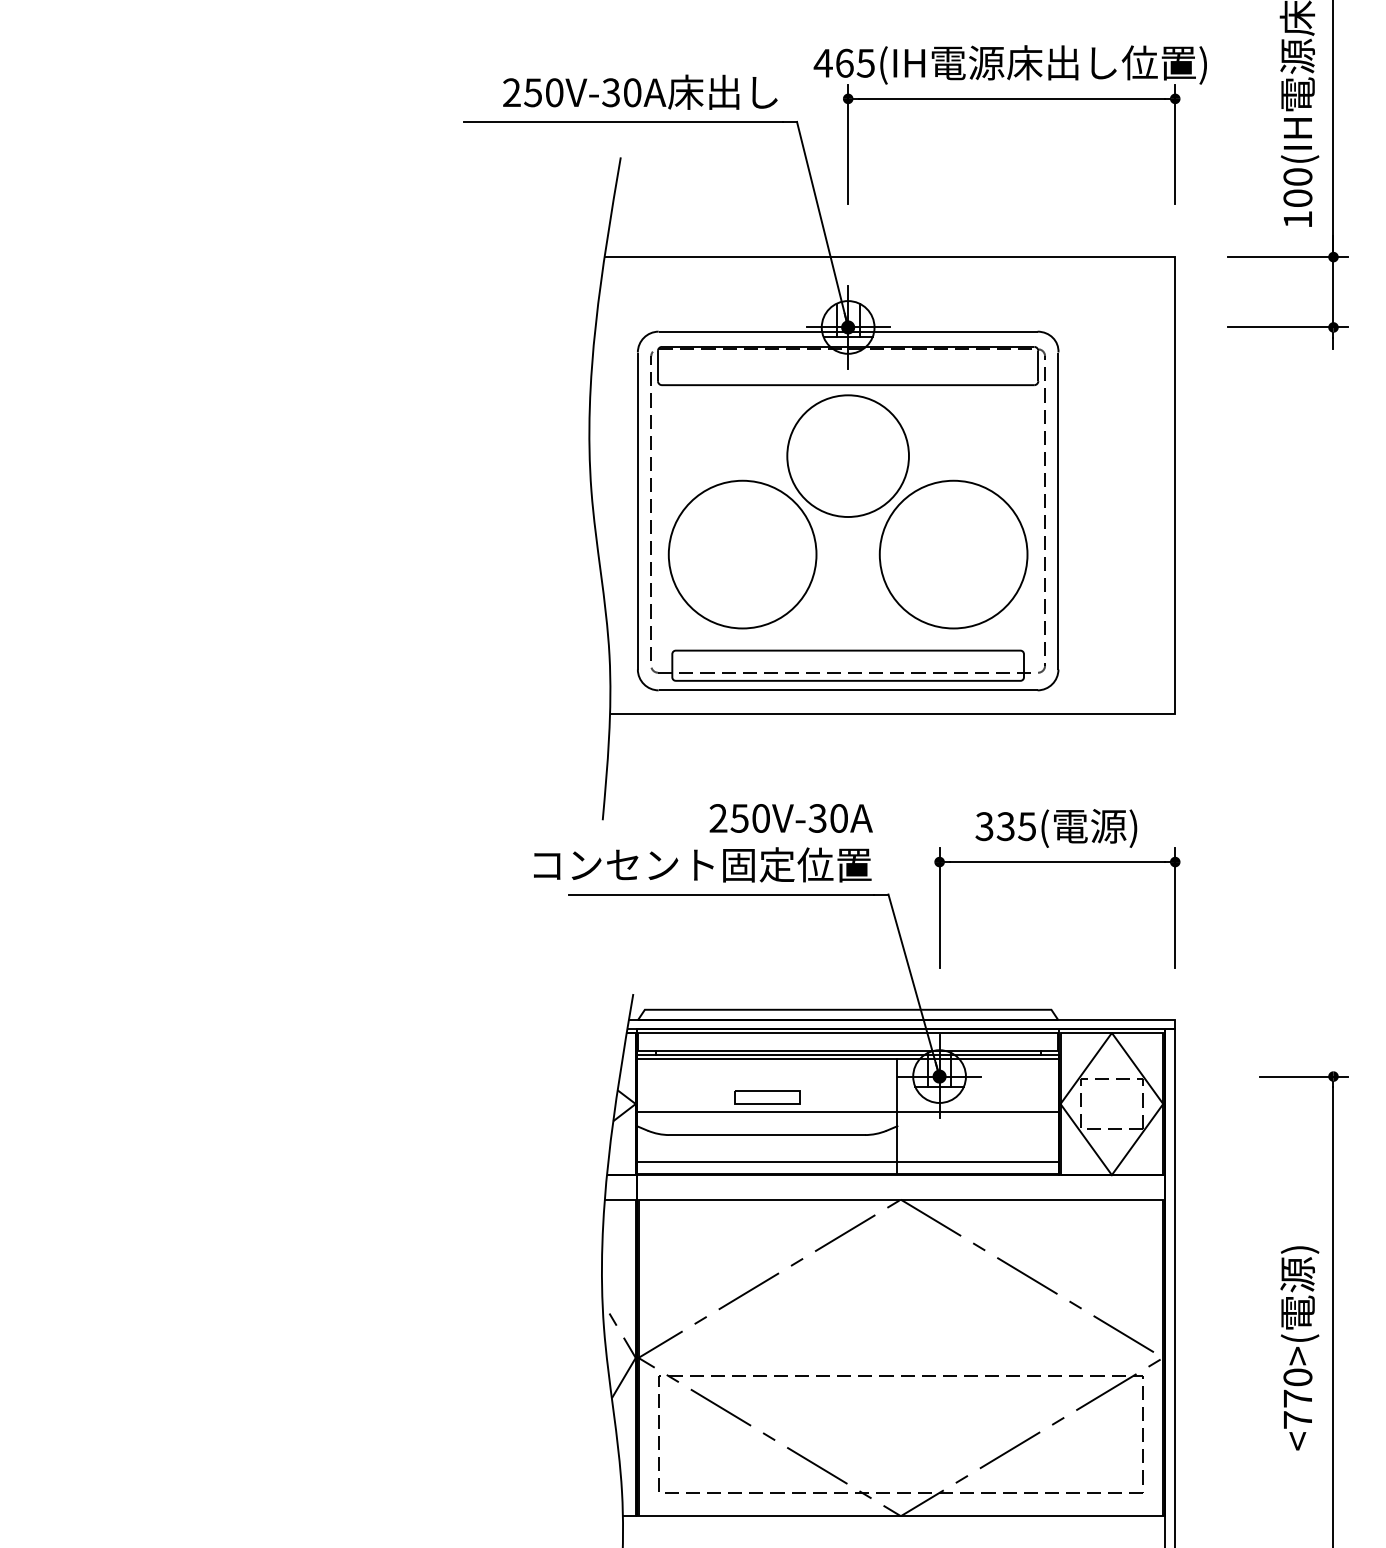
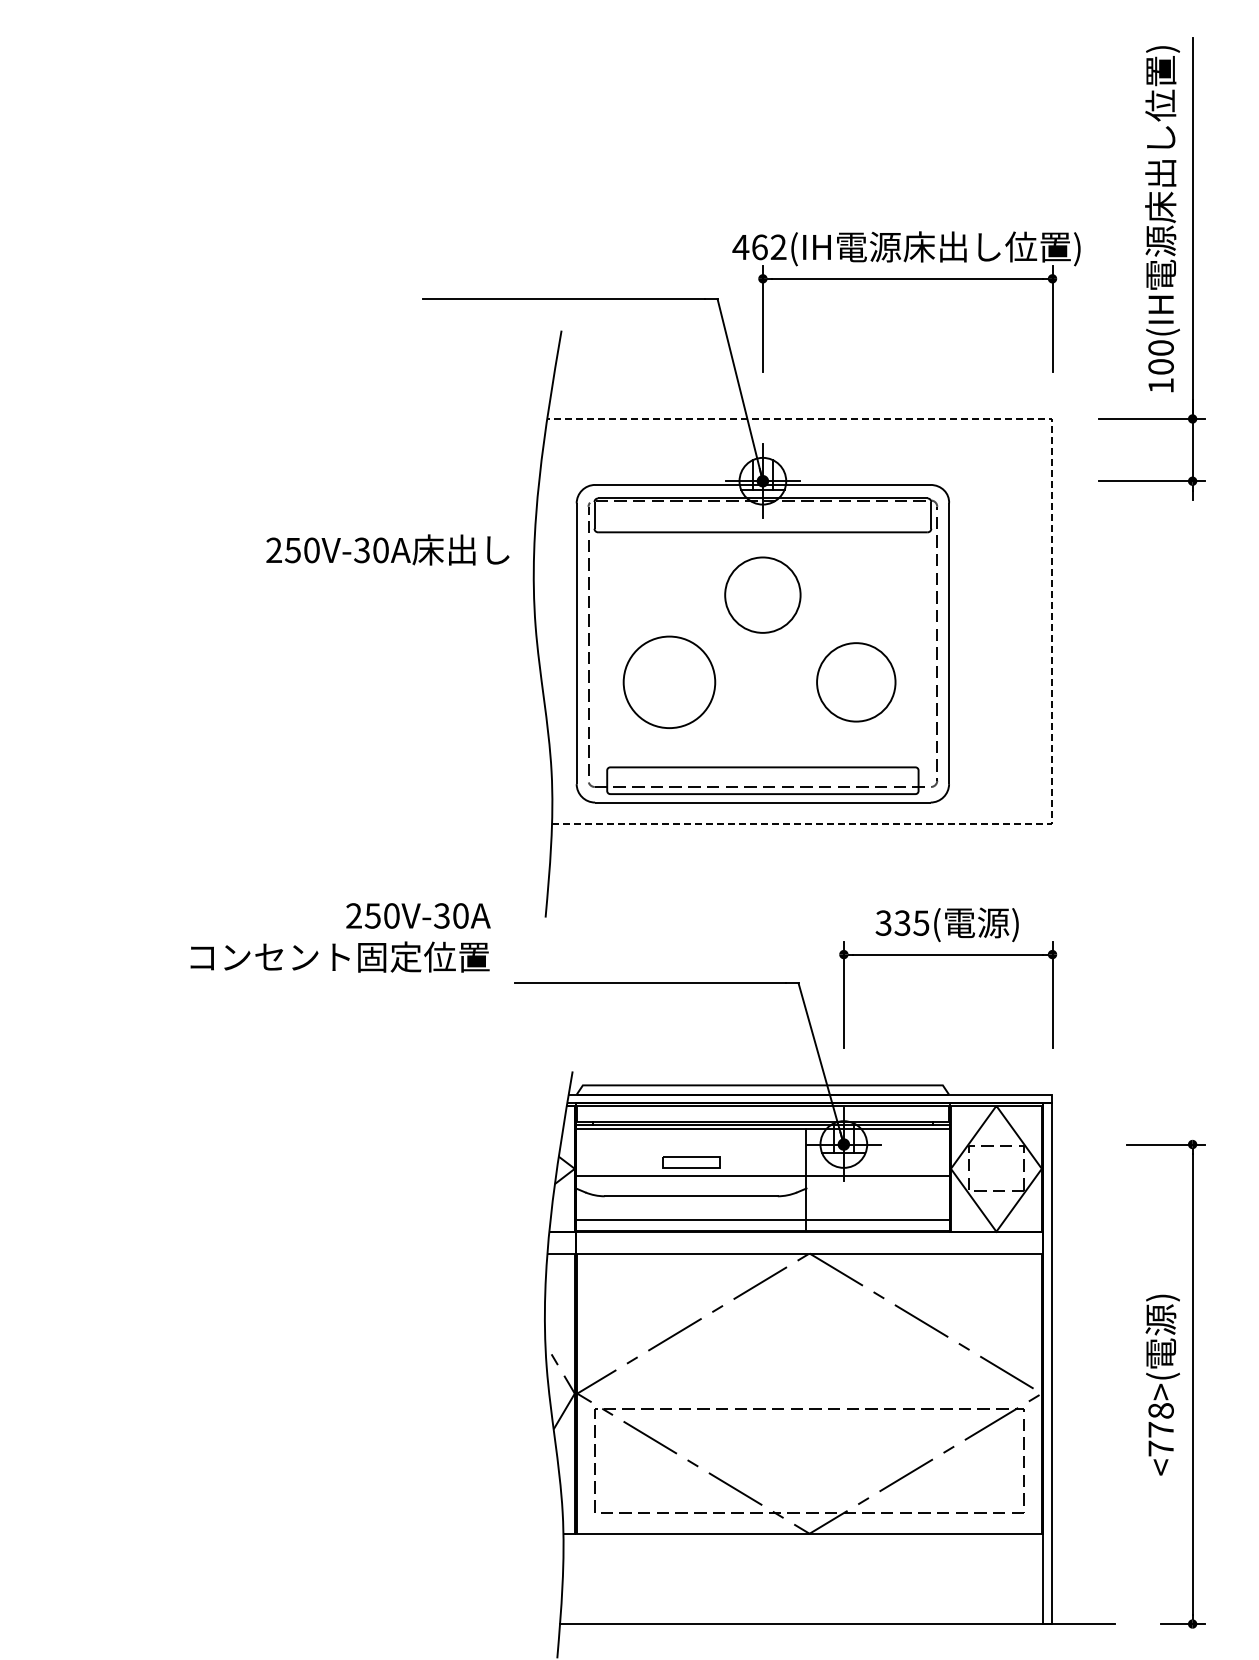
text: (865, 63) -> (778, 247), 465 -> 462
text: (639, 91) -> (387, 549), moved
circle: (847, 456) -> (762, 595), size x0.7
line: (1175, 482) -> (1052, 618), solid -> dashed
circle: (742, 553) -> (669, 681), size x0.7
circle: (952, 553) -> (855, 681), size x0.6
text: (703, 842) -> (340, 937), moved
text: (1297, 1376) -> (1160, 1410), <770> -> <778>

